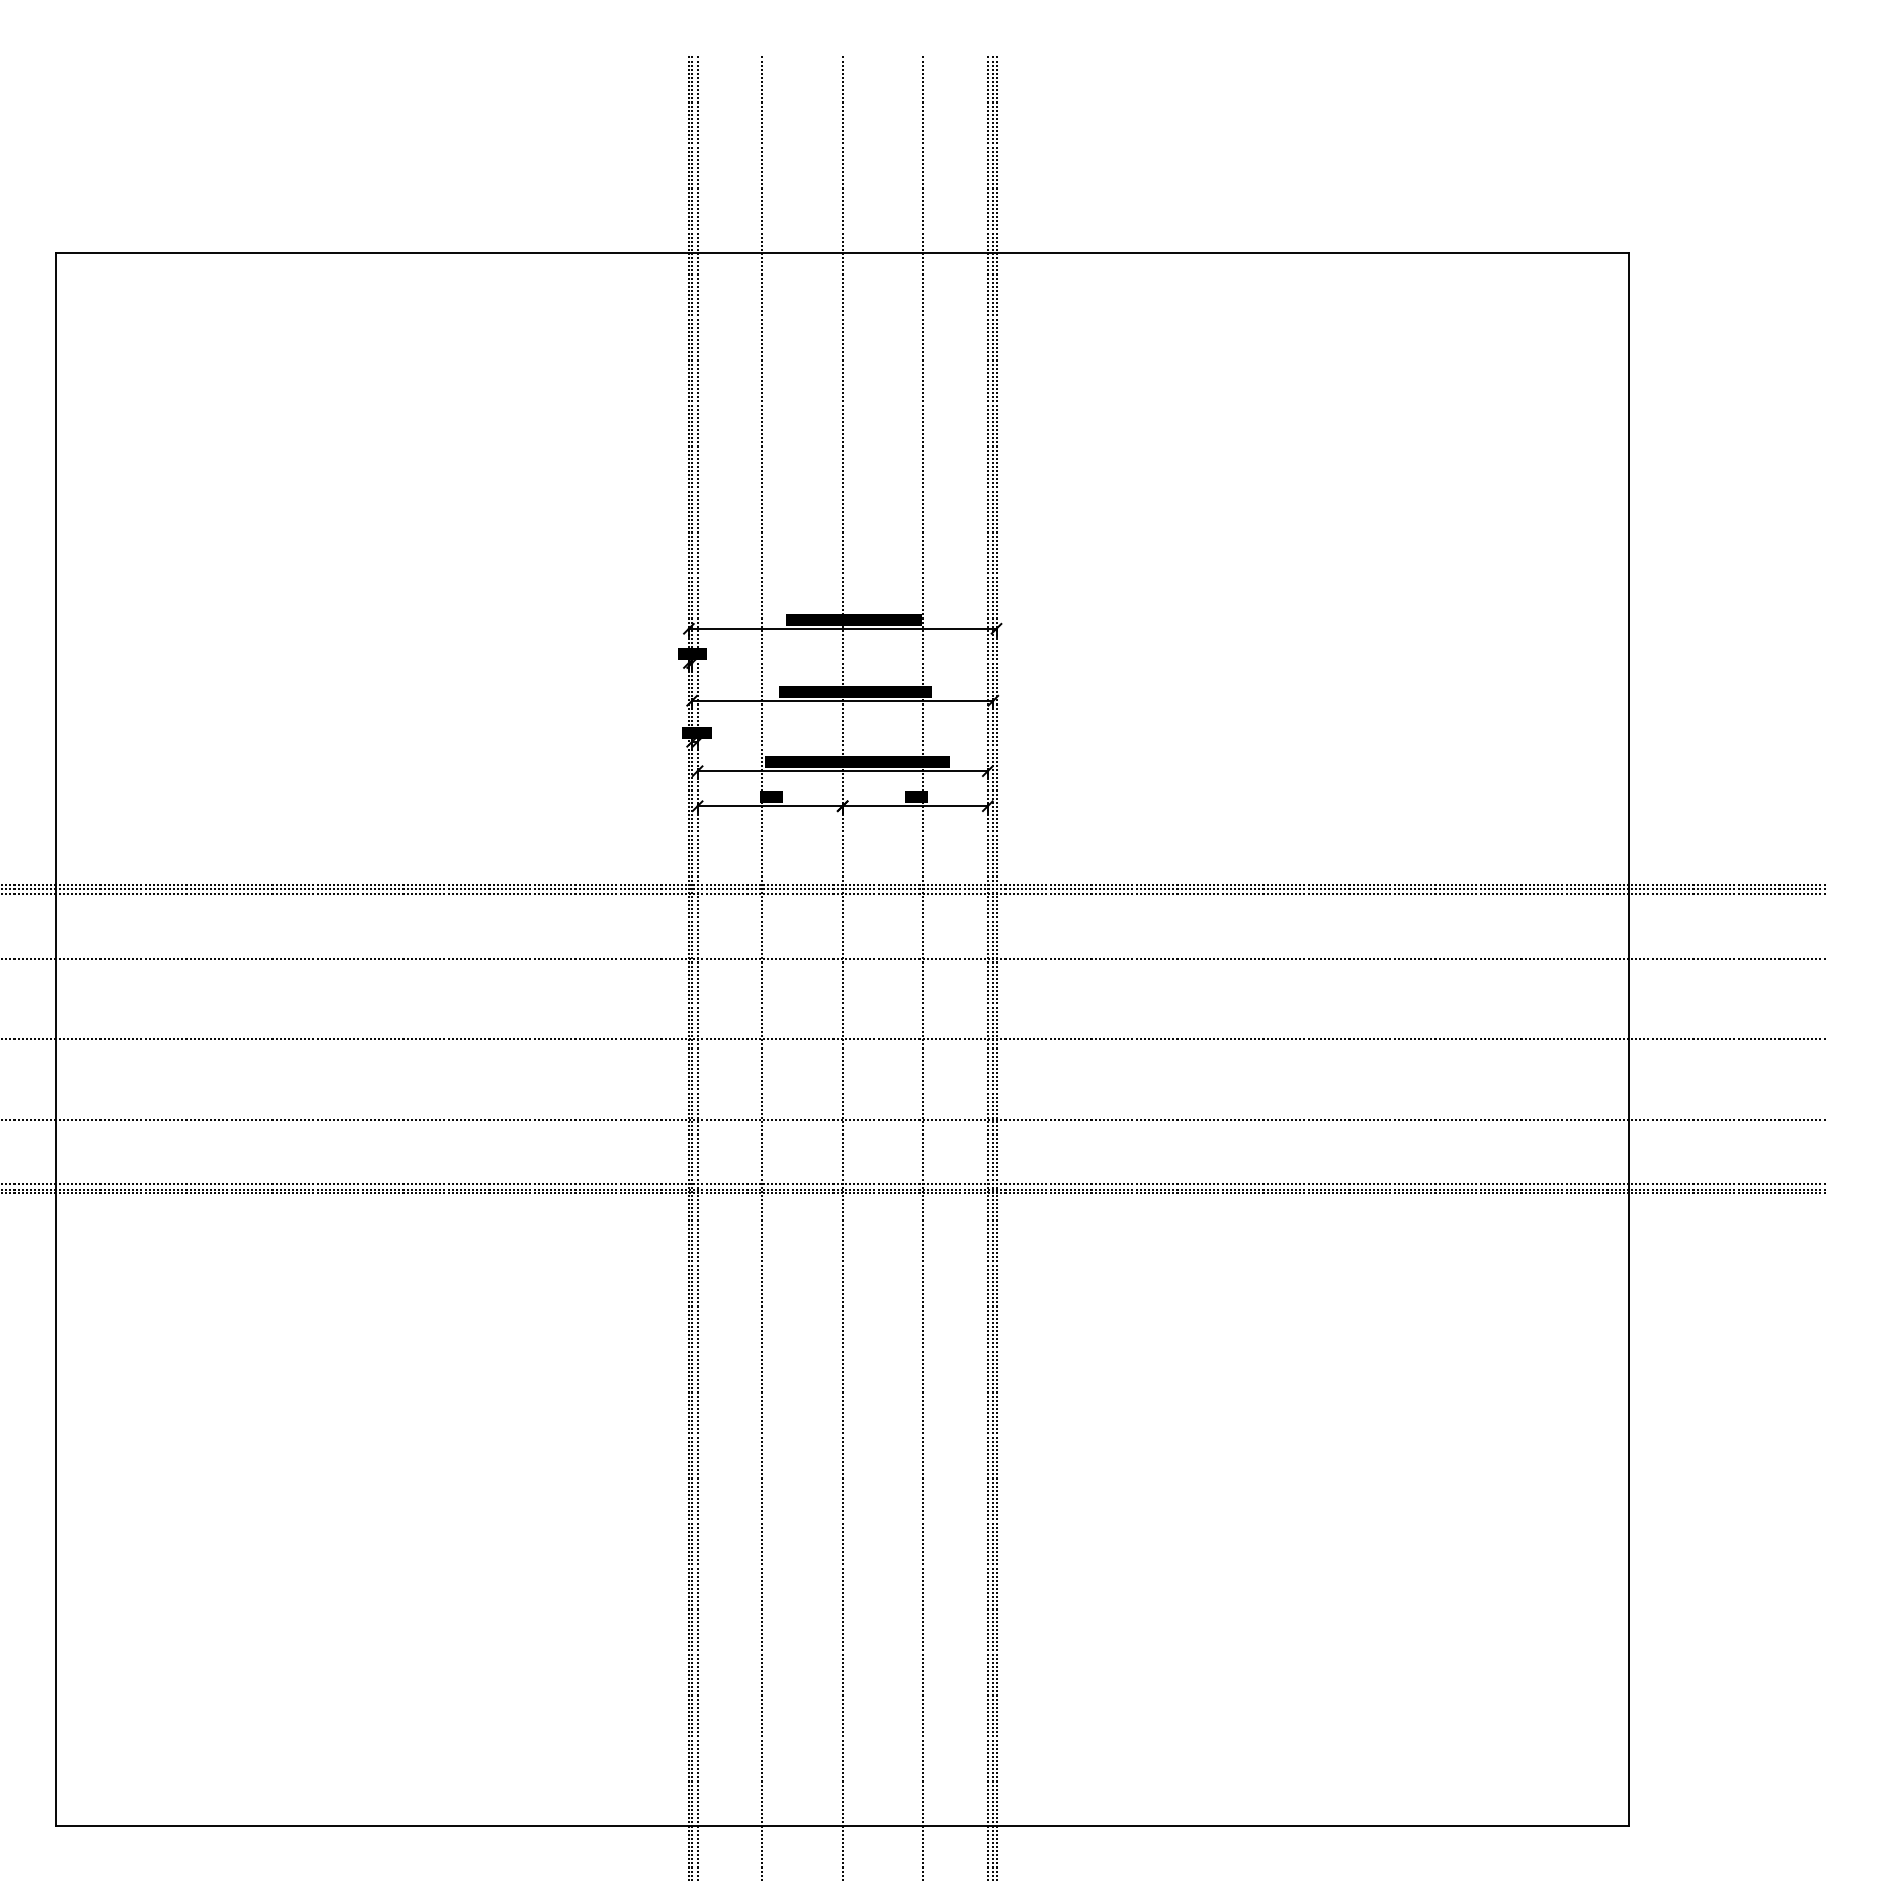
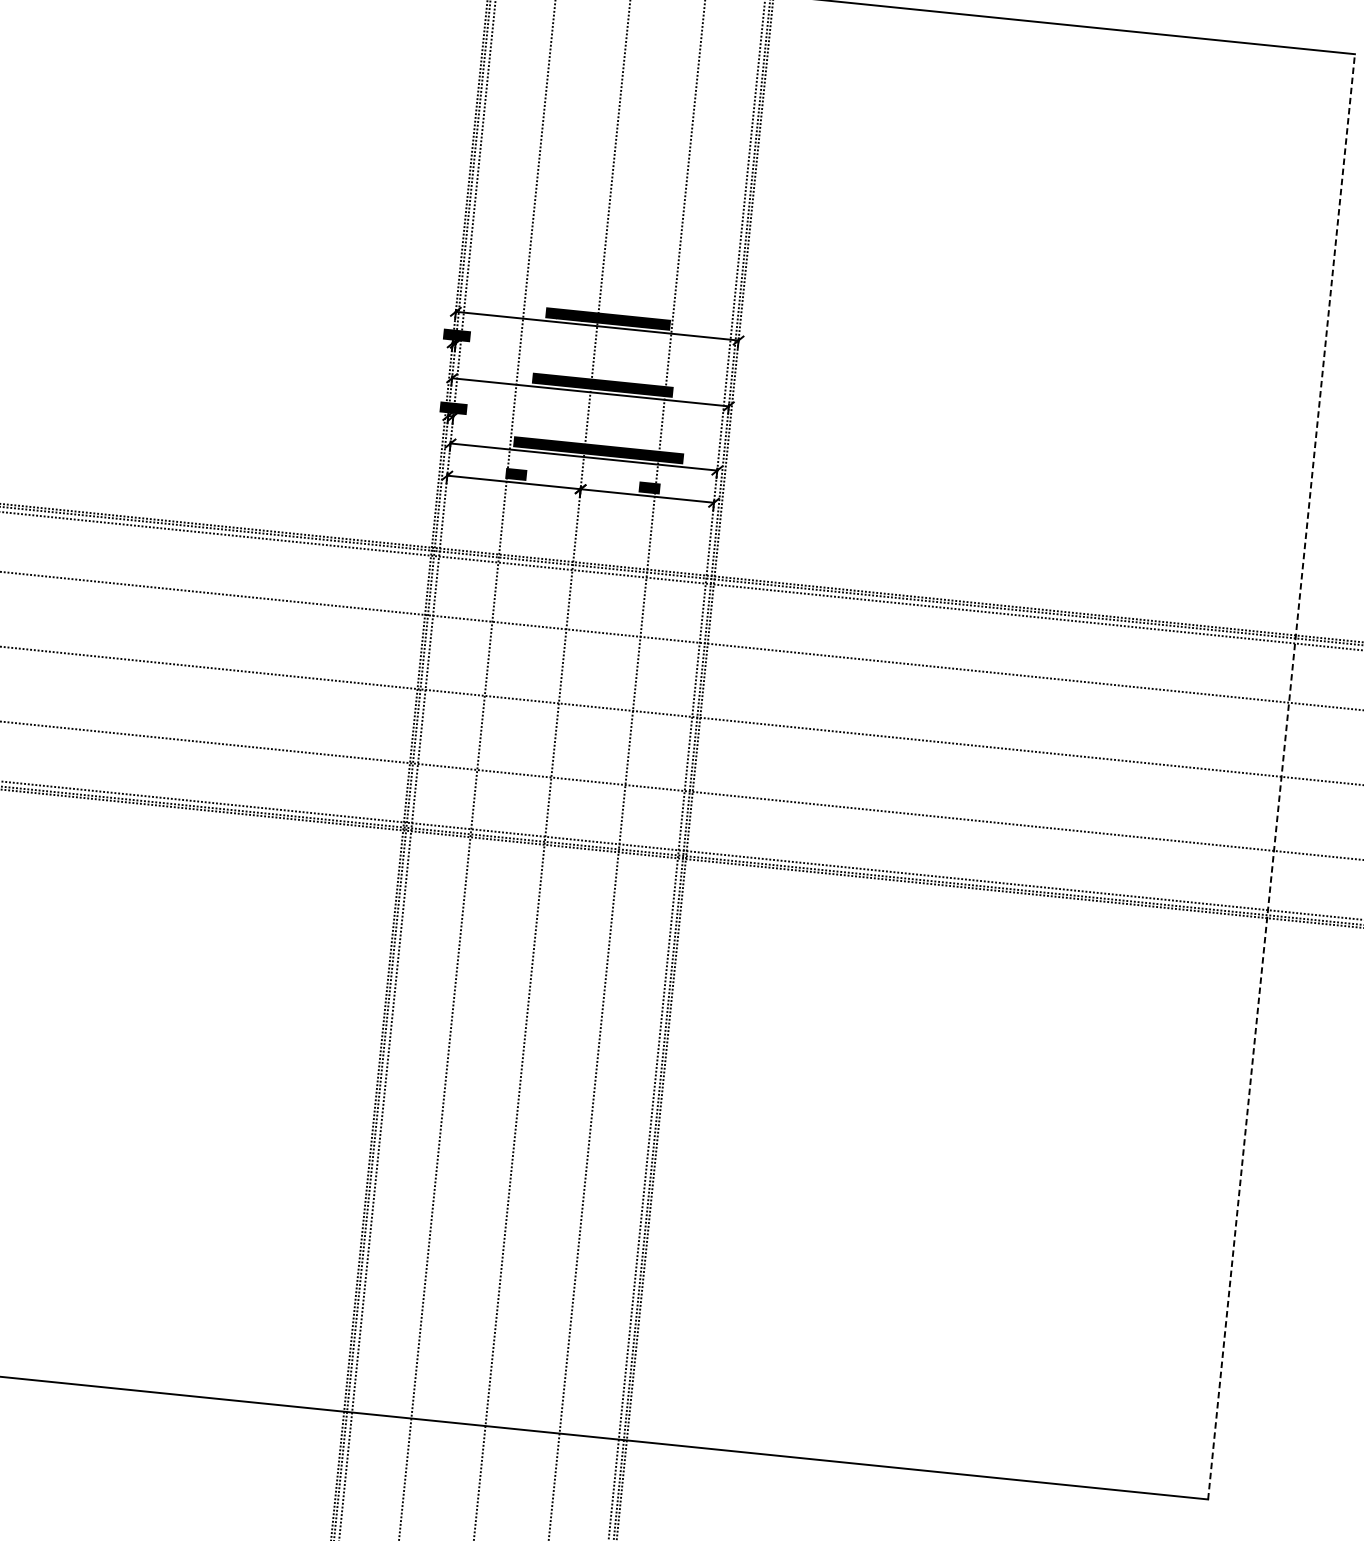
line: (1628, 1038) -> (1281, 776), solid -> dashed

